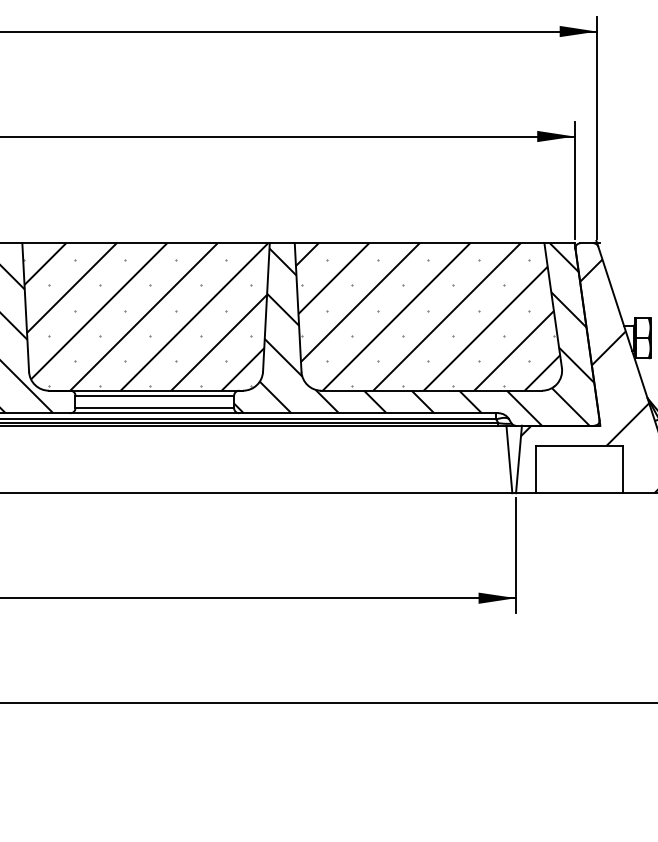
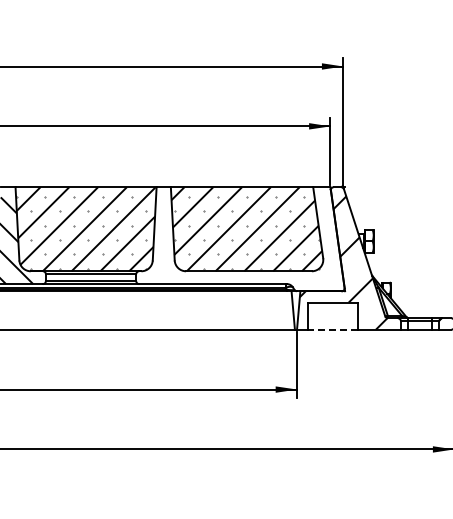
hatch: (413, 334) -> (238, 239), removed
line: (580, 492) -> (333, 329), solid -> dashed

